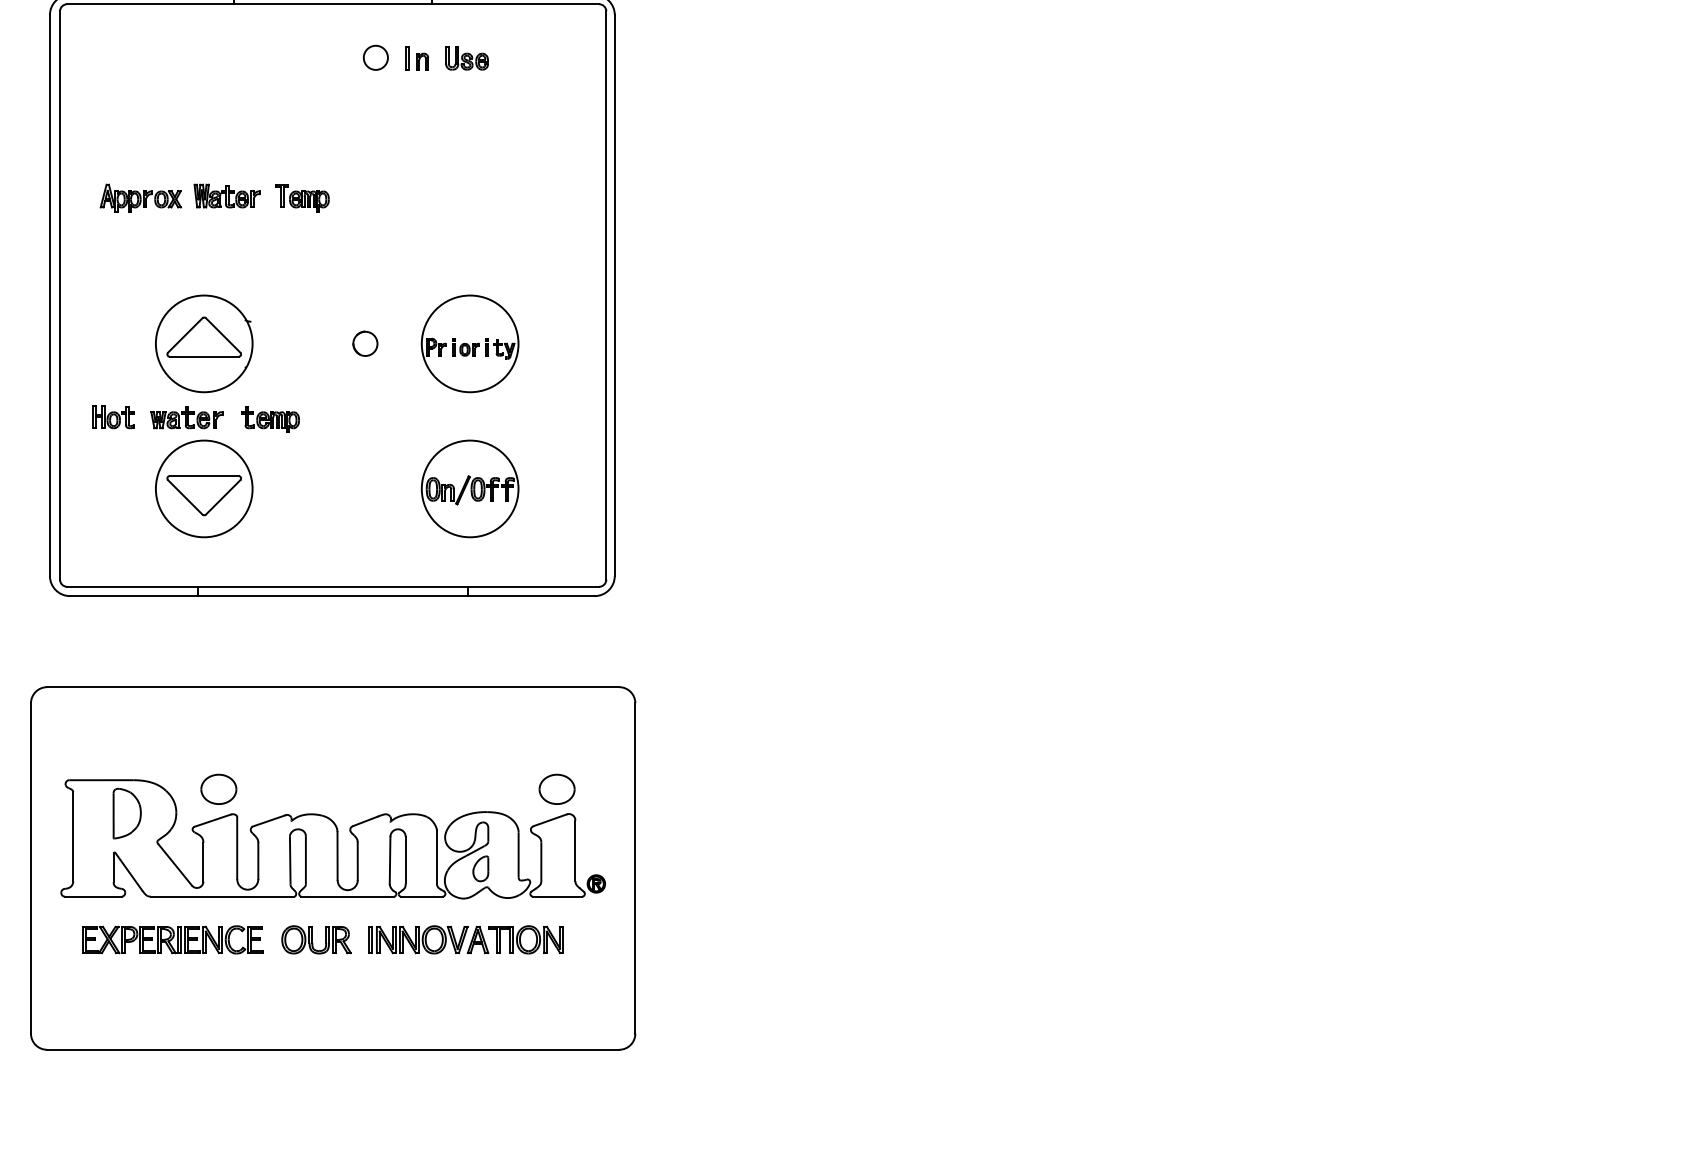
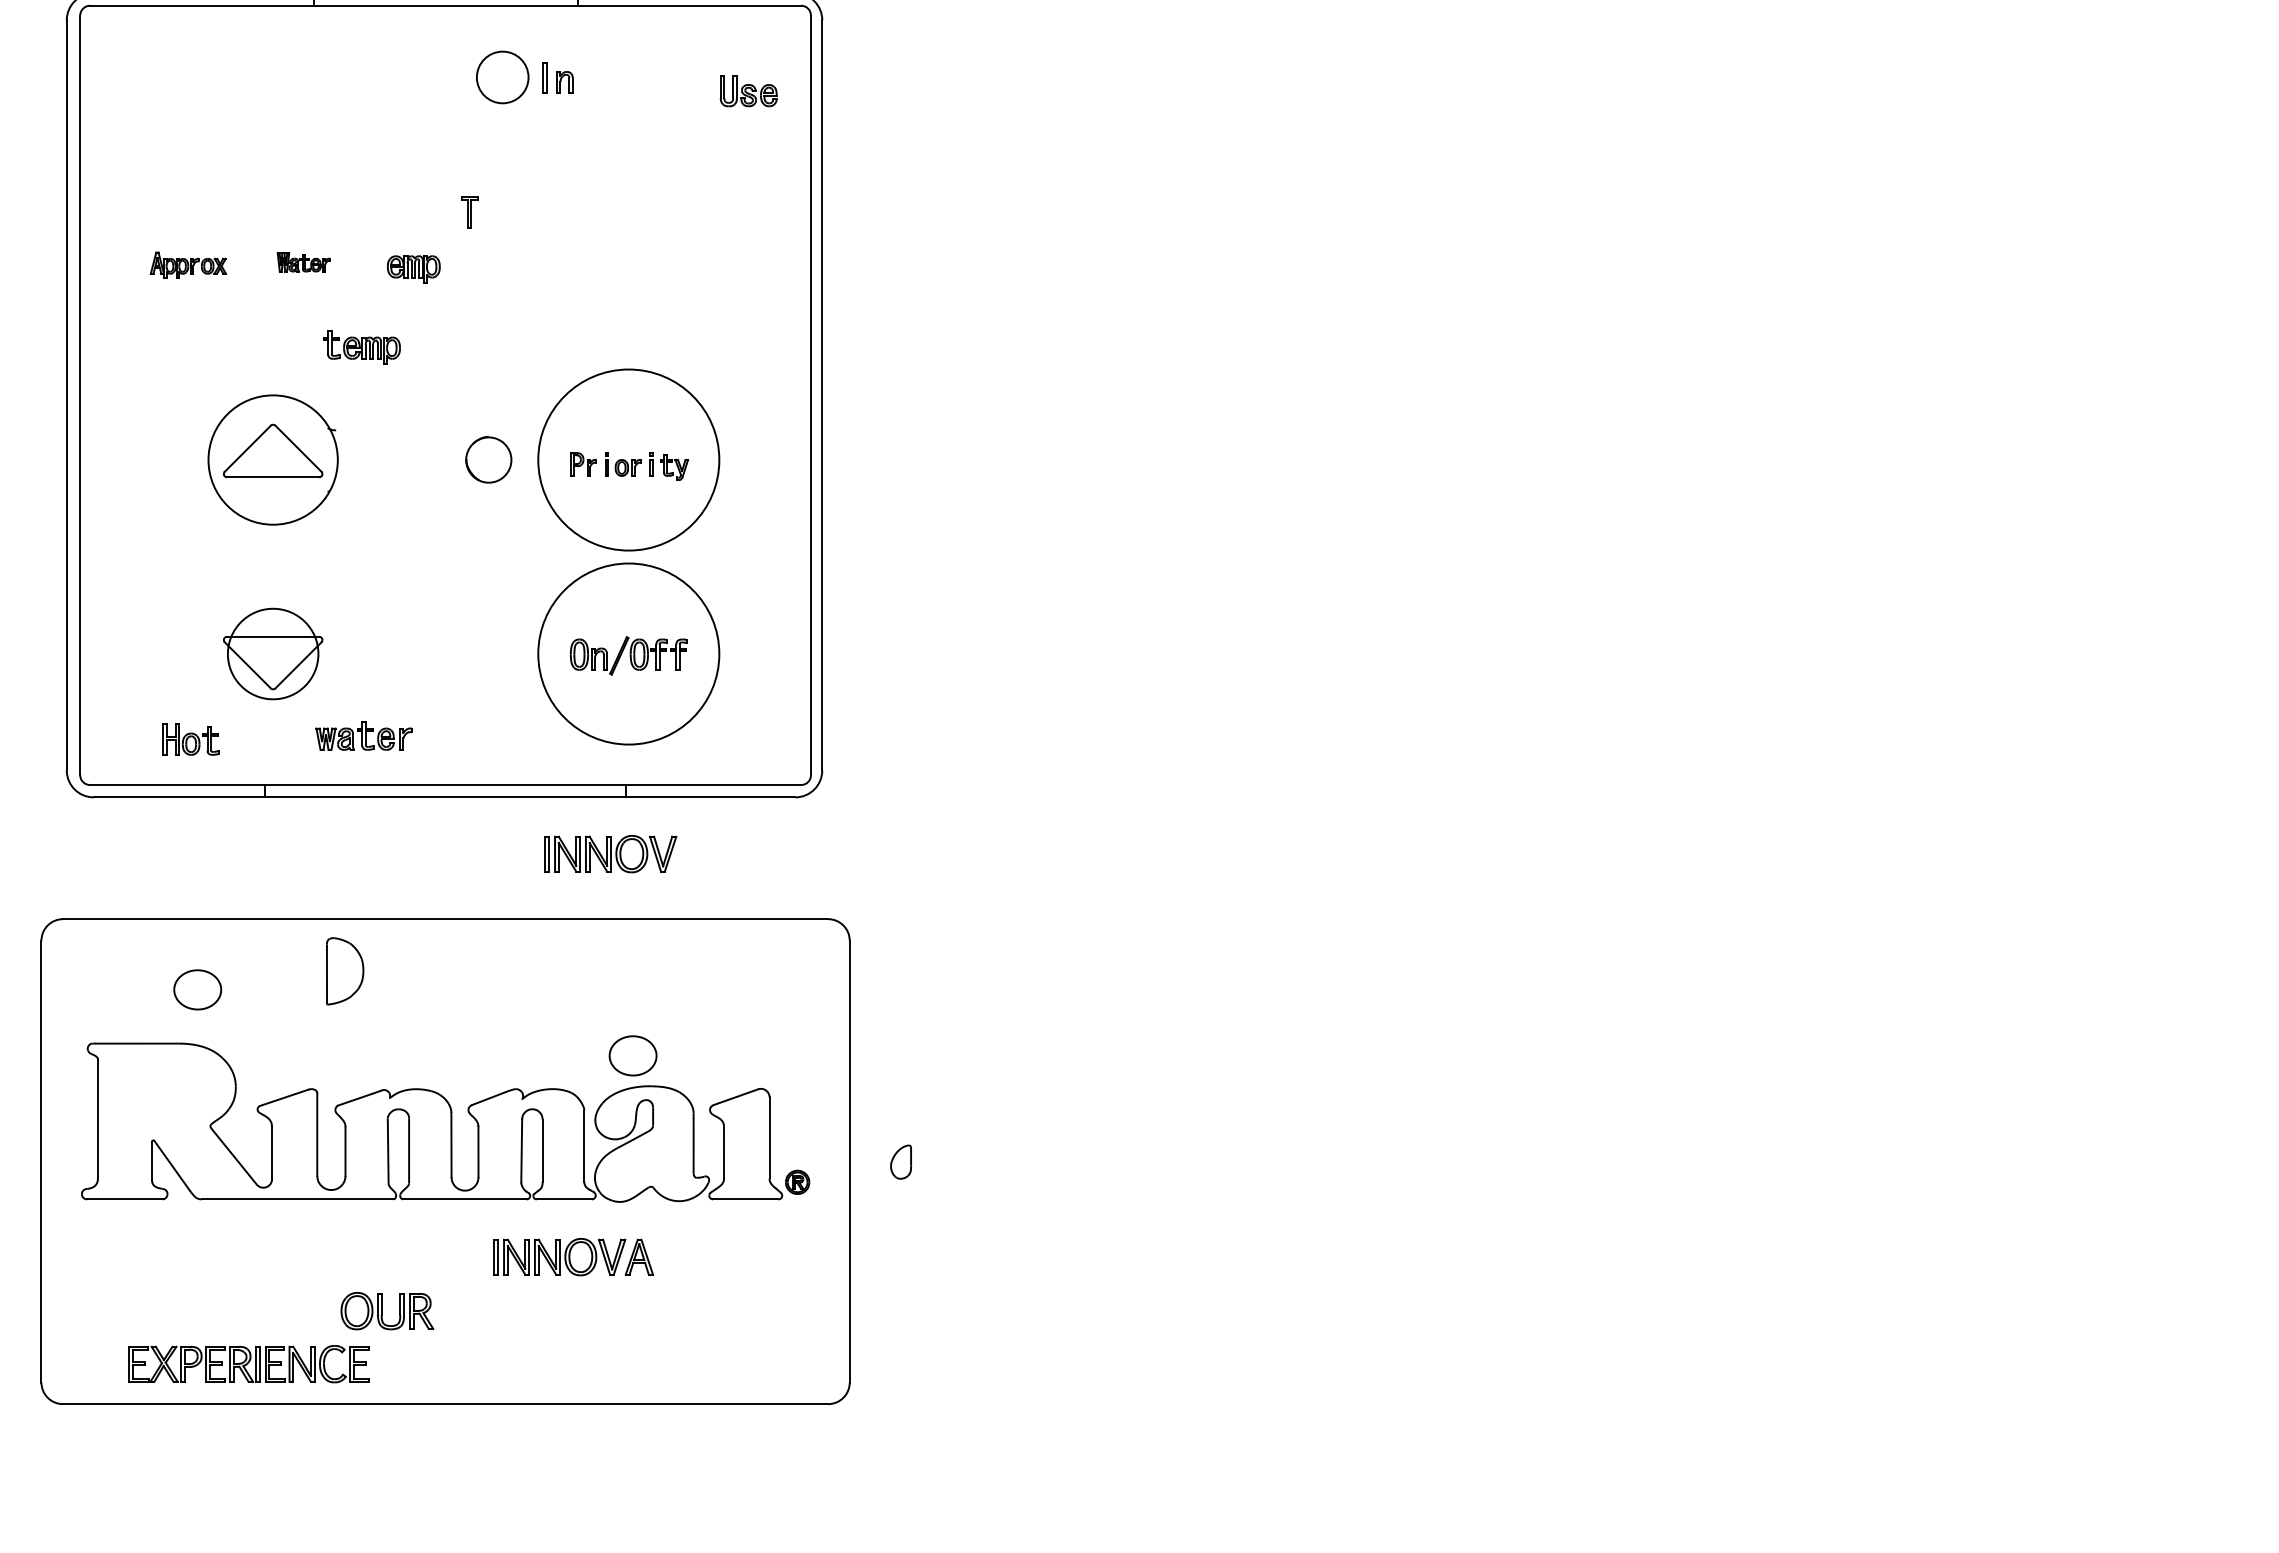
circle: (375, 57) -> (502, 77), size x1.6
part: (466, 58) -> (748, 91), moved
part: (226, 196) -> (303, 262), size x0.6
part: (282, 196) -> (469, 212), moved
part: (140, 197) -> (188, 264), size x0.7
part: (365, 343) -> (488, 459), size x1.4
circle: (469, 343) -> (628, 459), size x1.4
part: (113, 416) -> (190, 739), moved
part: (186, 417) -> (363, 735), moved
part: (270, 419) -> (361, 347), moved
circle: (203, 488) -> (272, 653), size x0.7
circle: (469, 488) -> (628, 653), size x1.4
part: (456, 638) -> (610, 854), added
part: (218, 789) -> (197, 989), moved
part: (556, 789) -> (632, 1055), moved
part: (127, 813) -> (345, 971), moved
part: (480, 868) -> (900, 1161), moved
part: (172, 940) -> (248, 1364), moved
part: (316, 940) -> (387, 1311), moved
part: (526, 940) -> (703, 1257), removed

